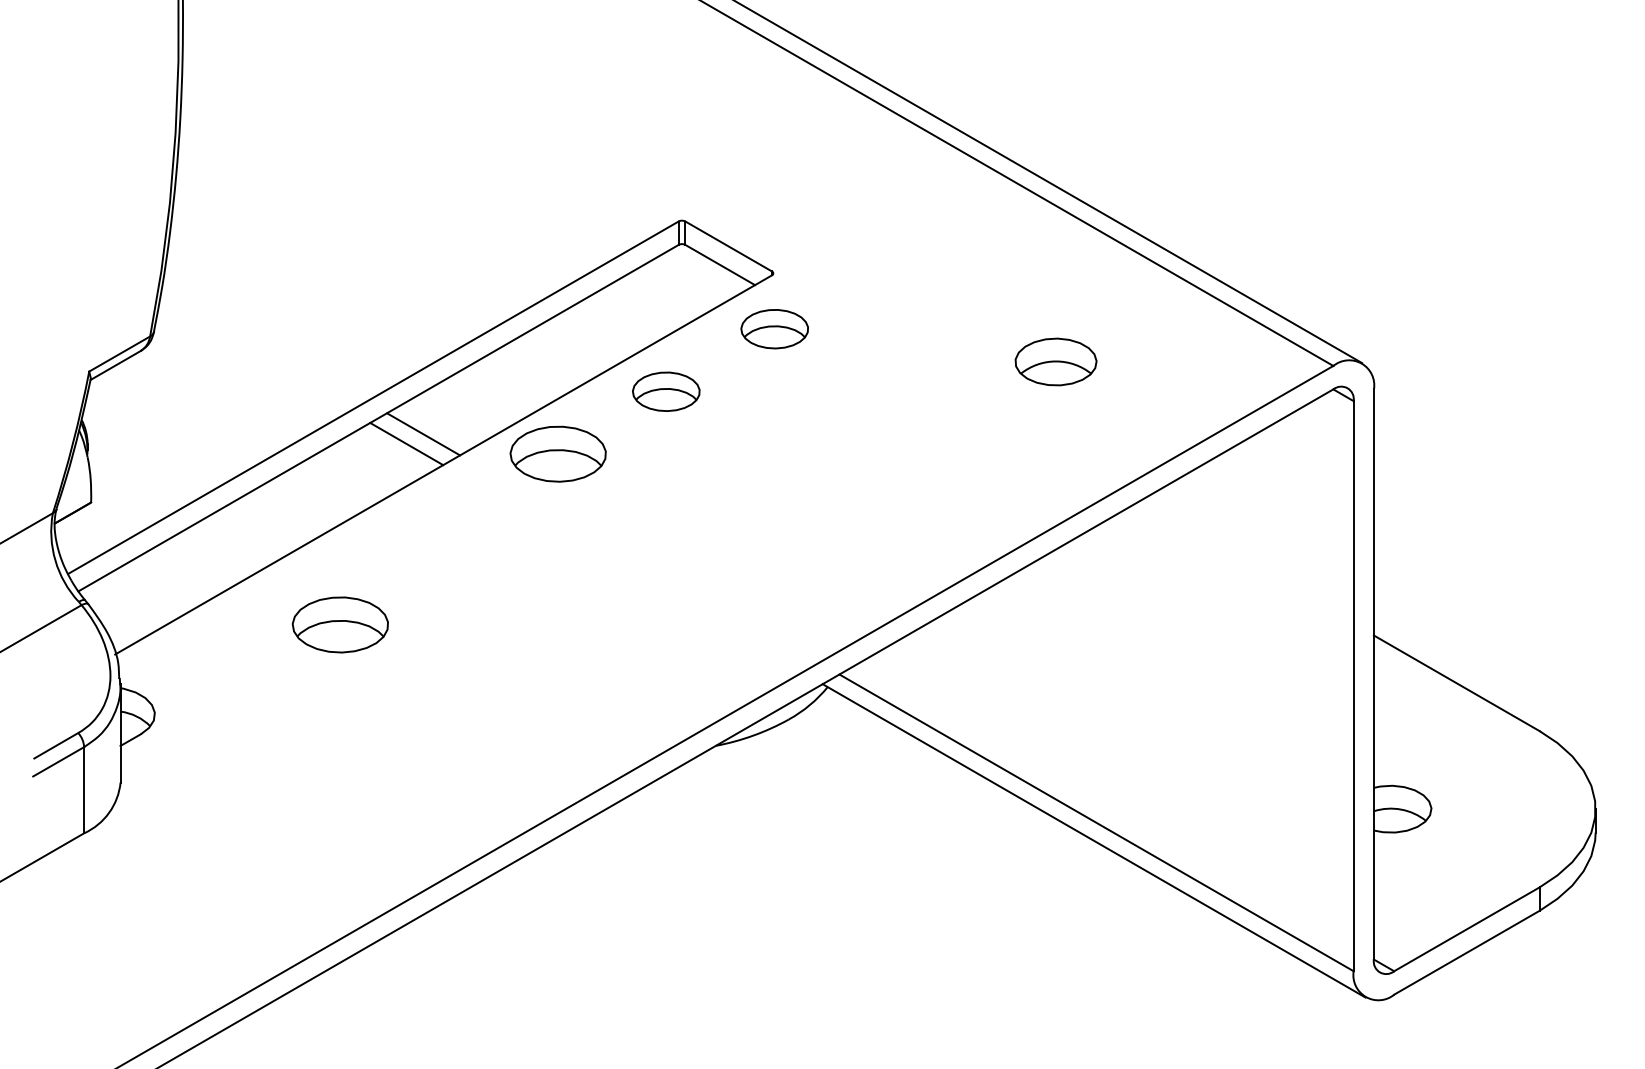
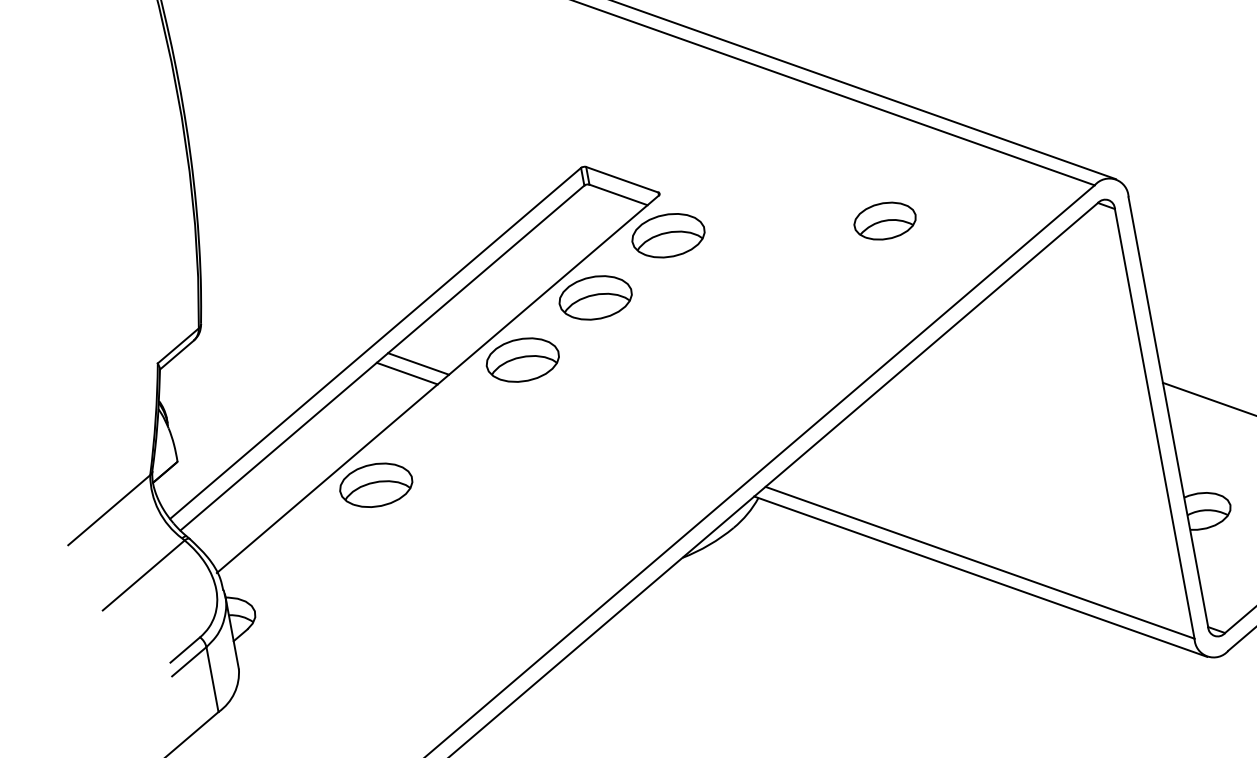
part: (774, 328) -> (668, 235), size x1.43
part: (665, 391) -> (594, 297), size x1.43
part: (339, 624) -> (375, 485), moved

